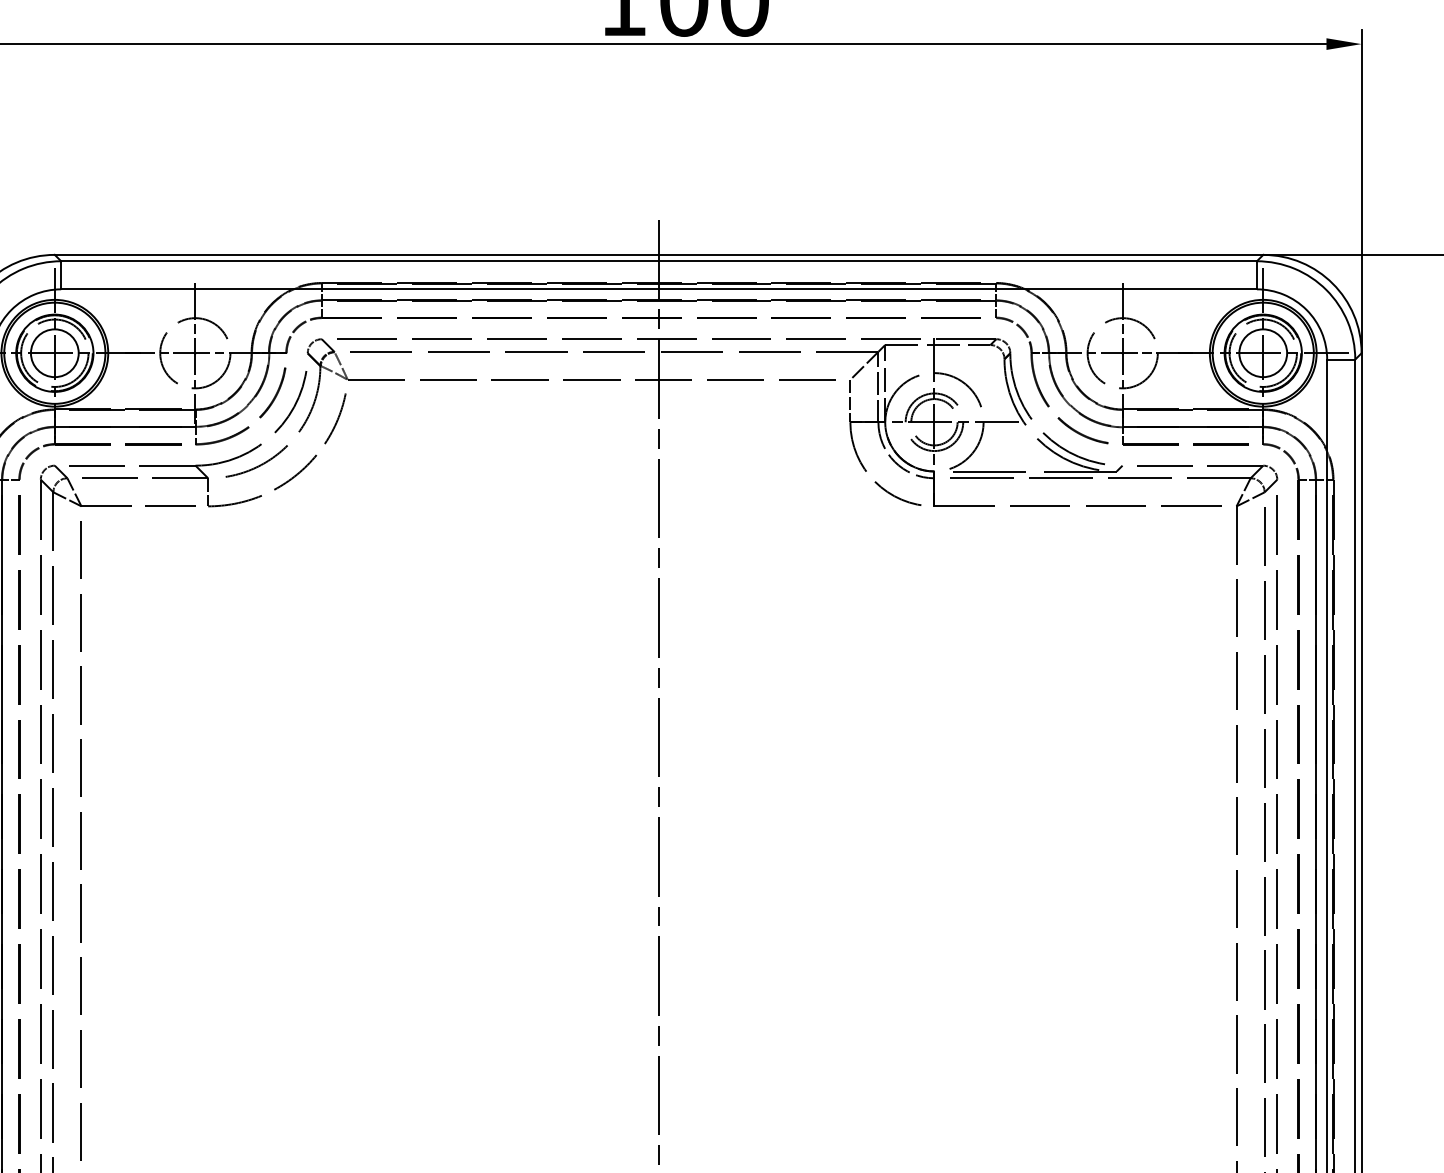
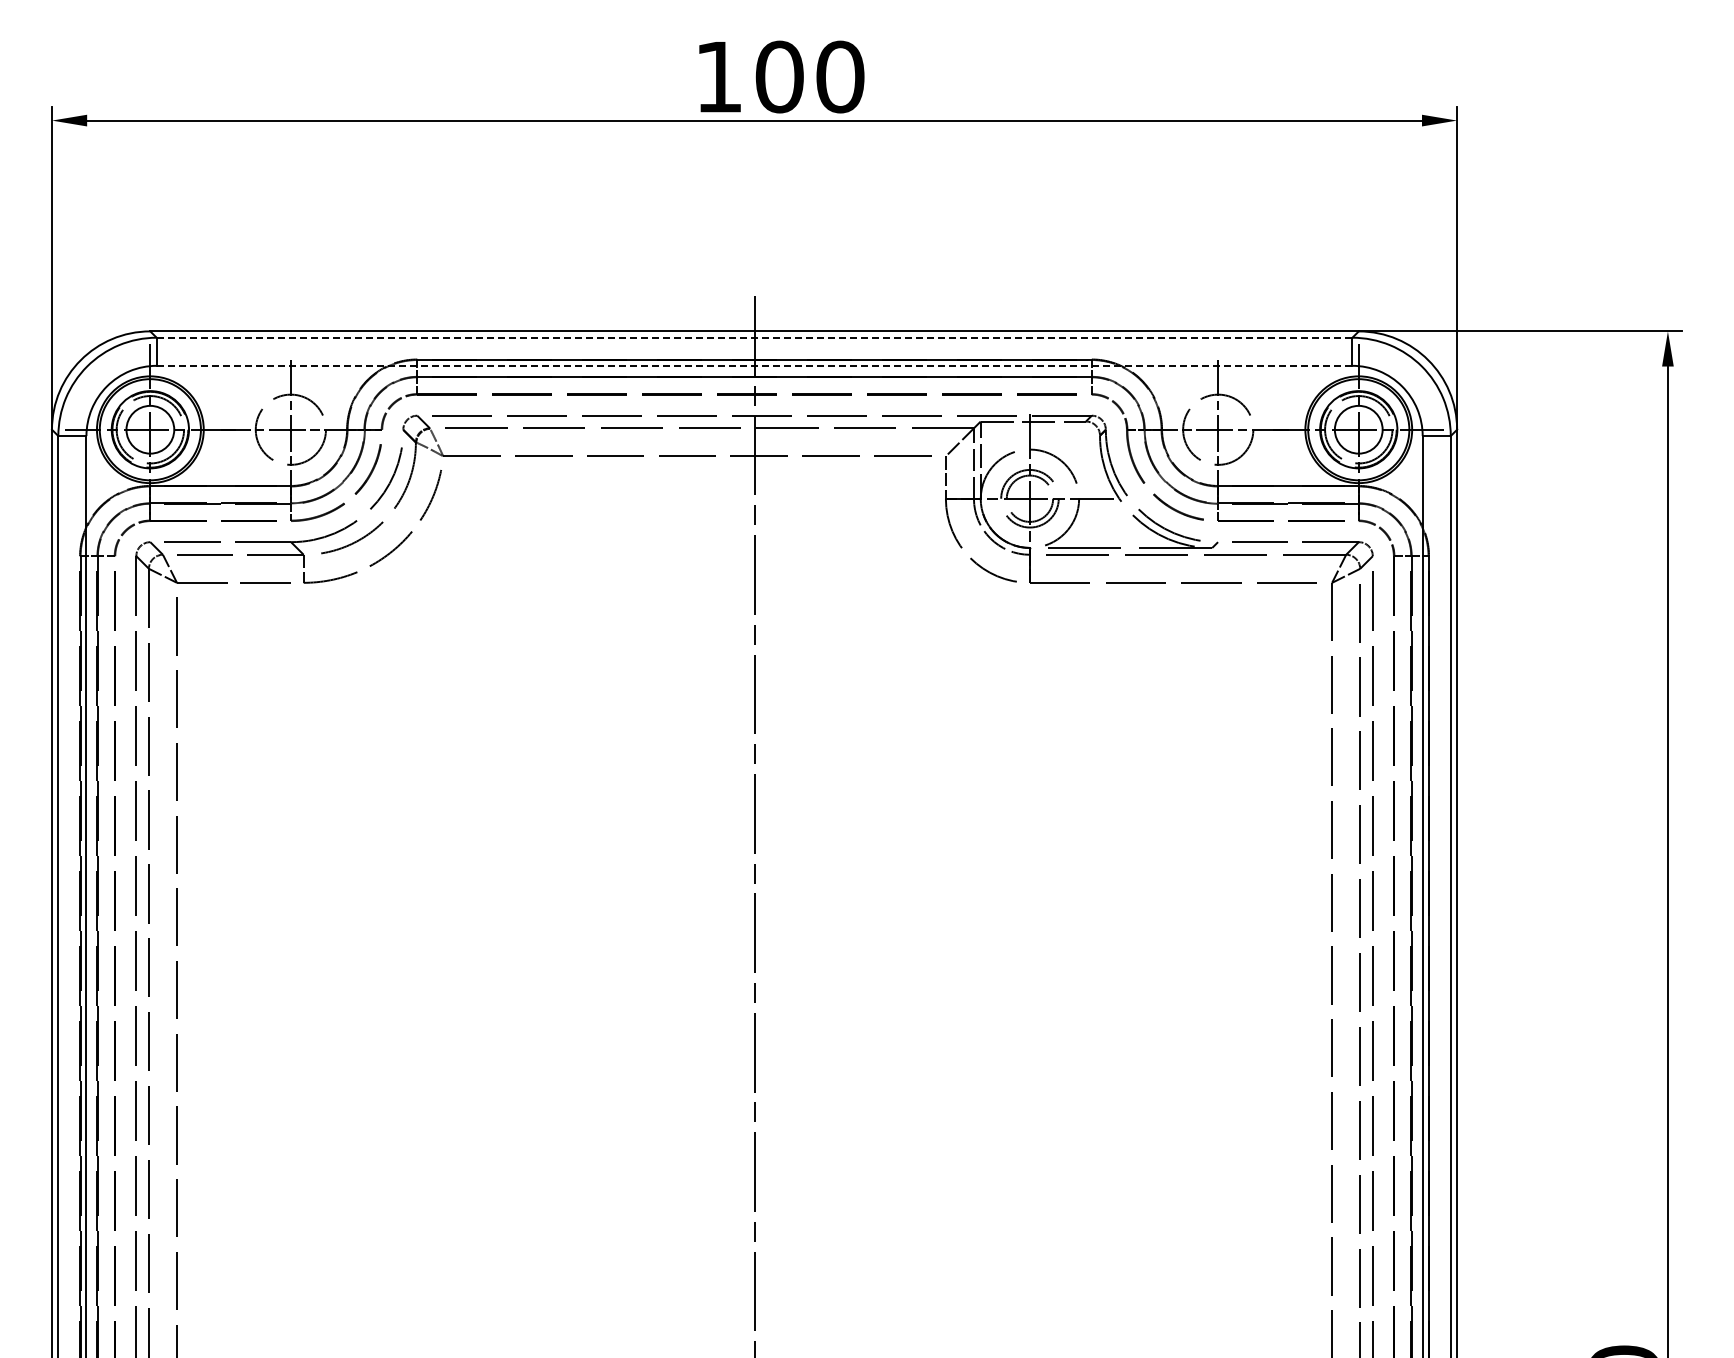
line: (658, 261) -> (754, 337), solid -> dashed
line: (658, 289) -> (754, 365), solid -> dashed

